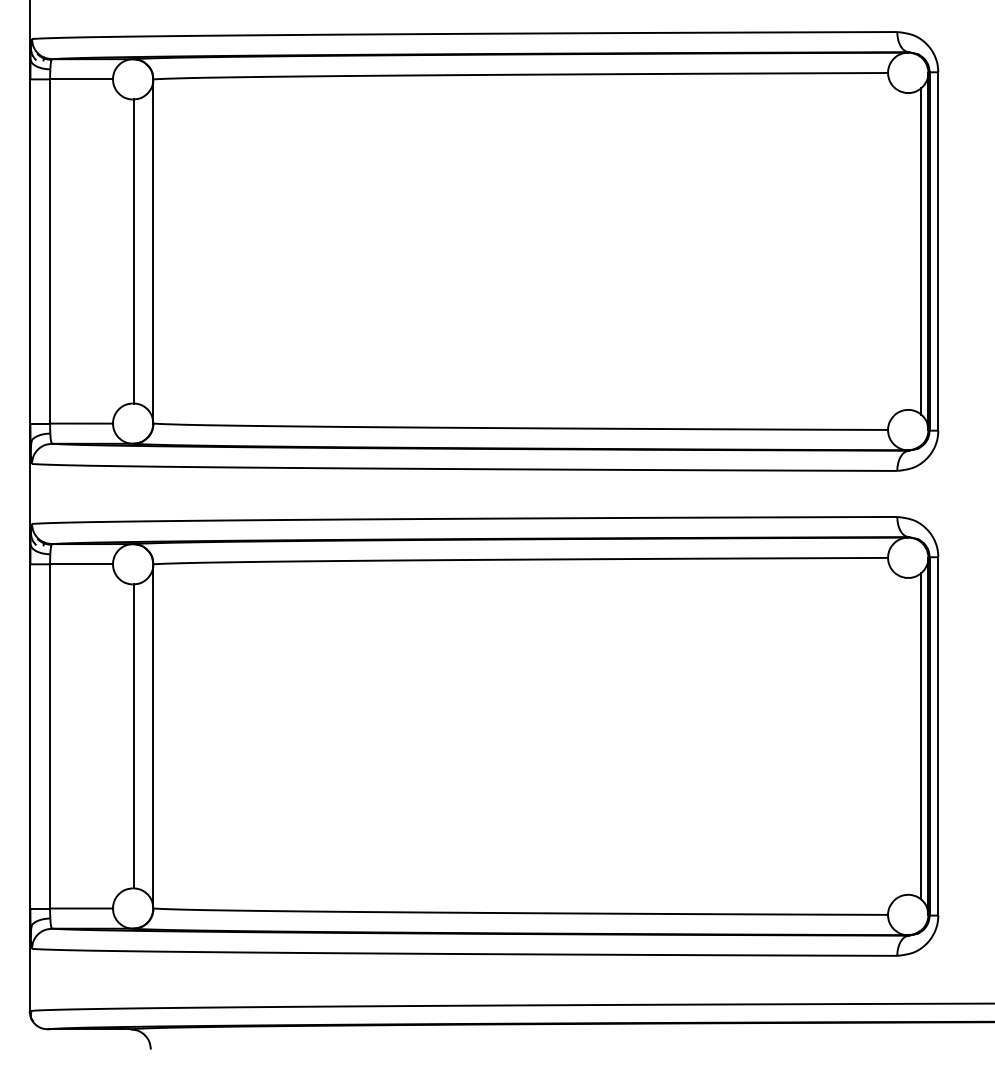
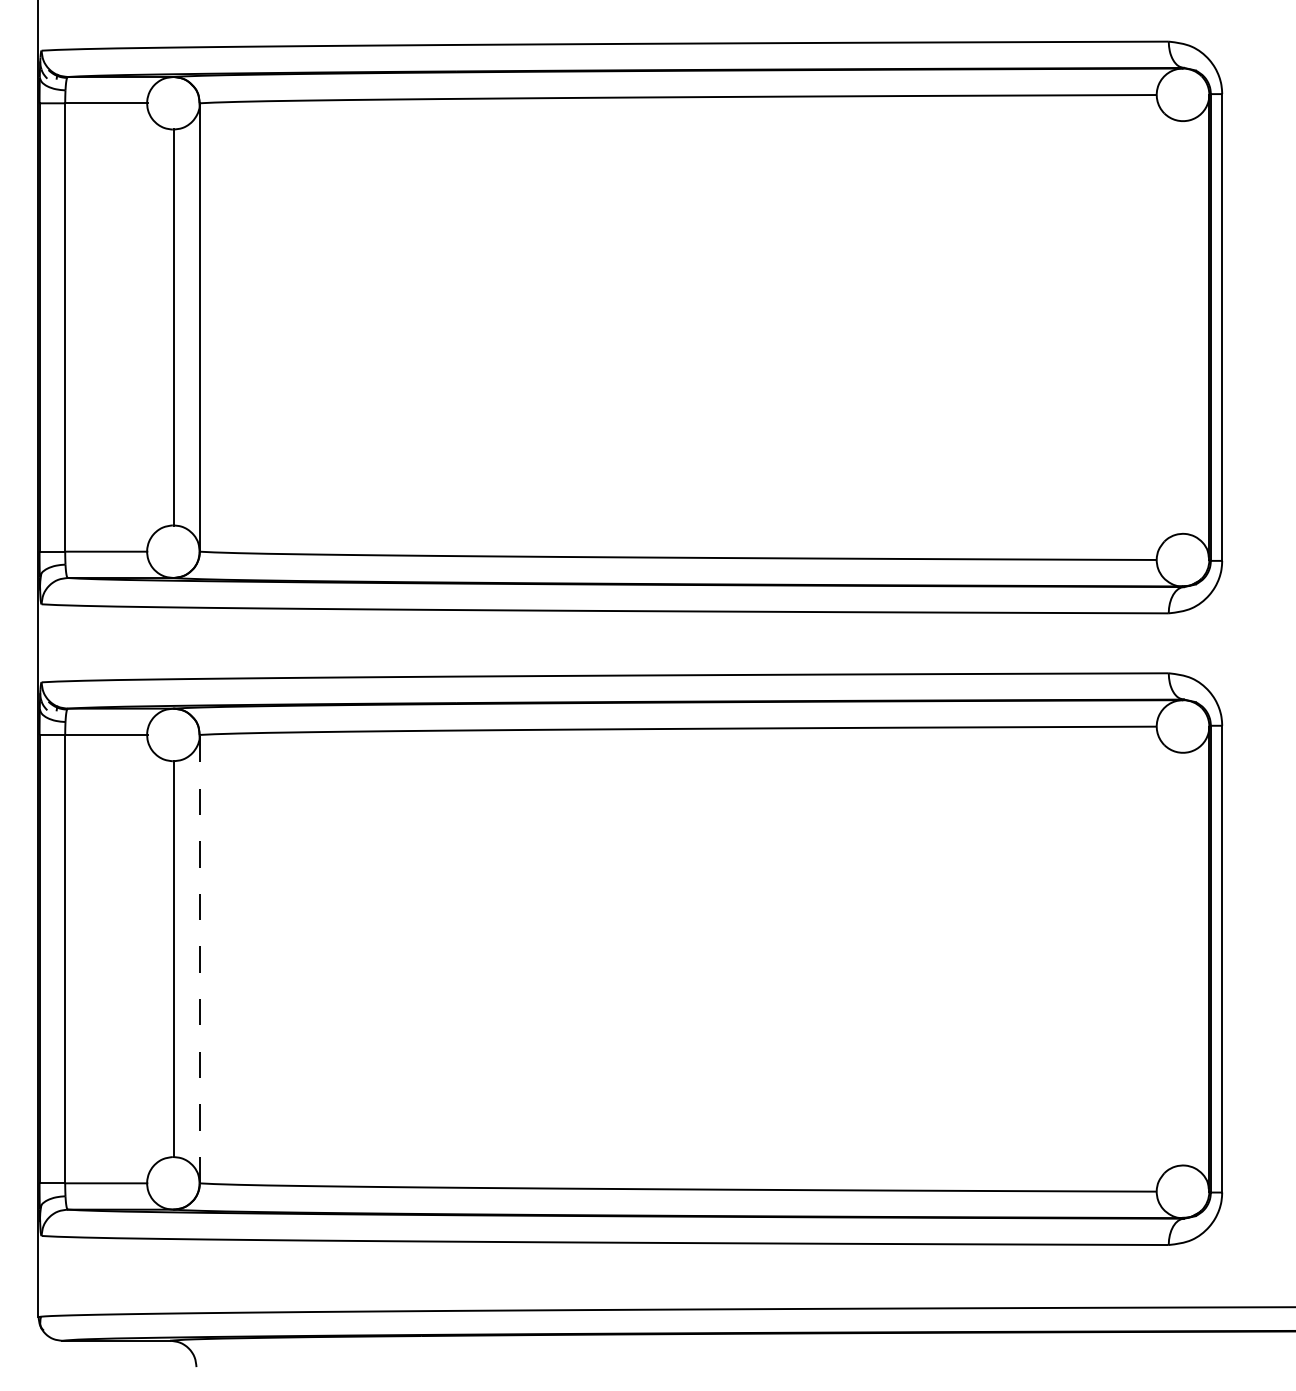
line: (920, 251) -> (1198, 327), removed
line: (153, 735) -> (199, 957), solid -> dashed
line: (920, 736) -> (1198, 959), removed

